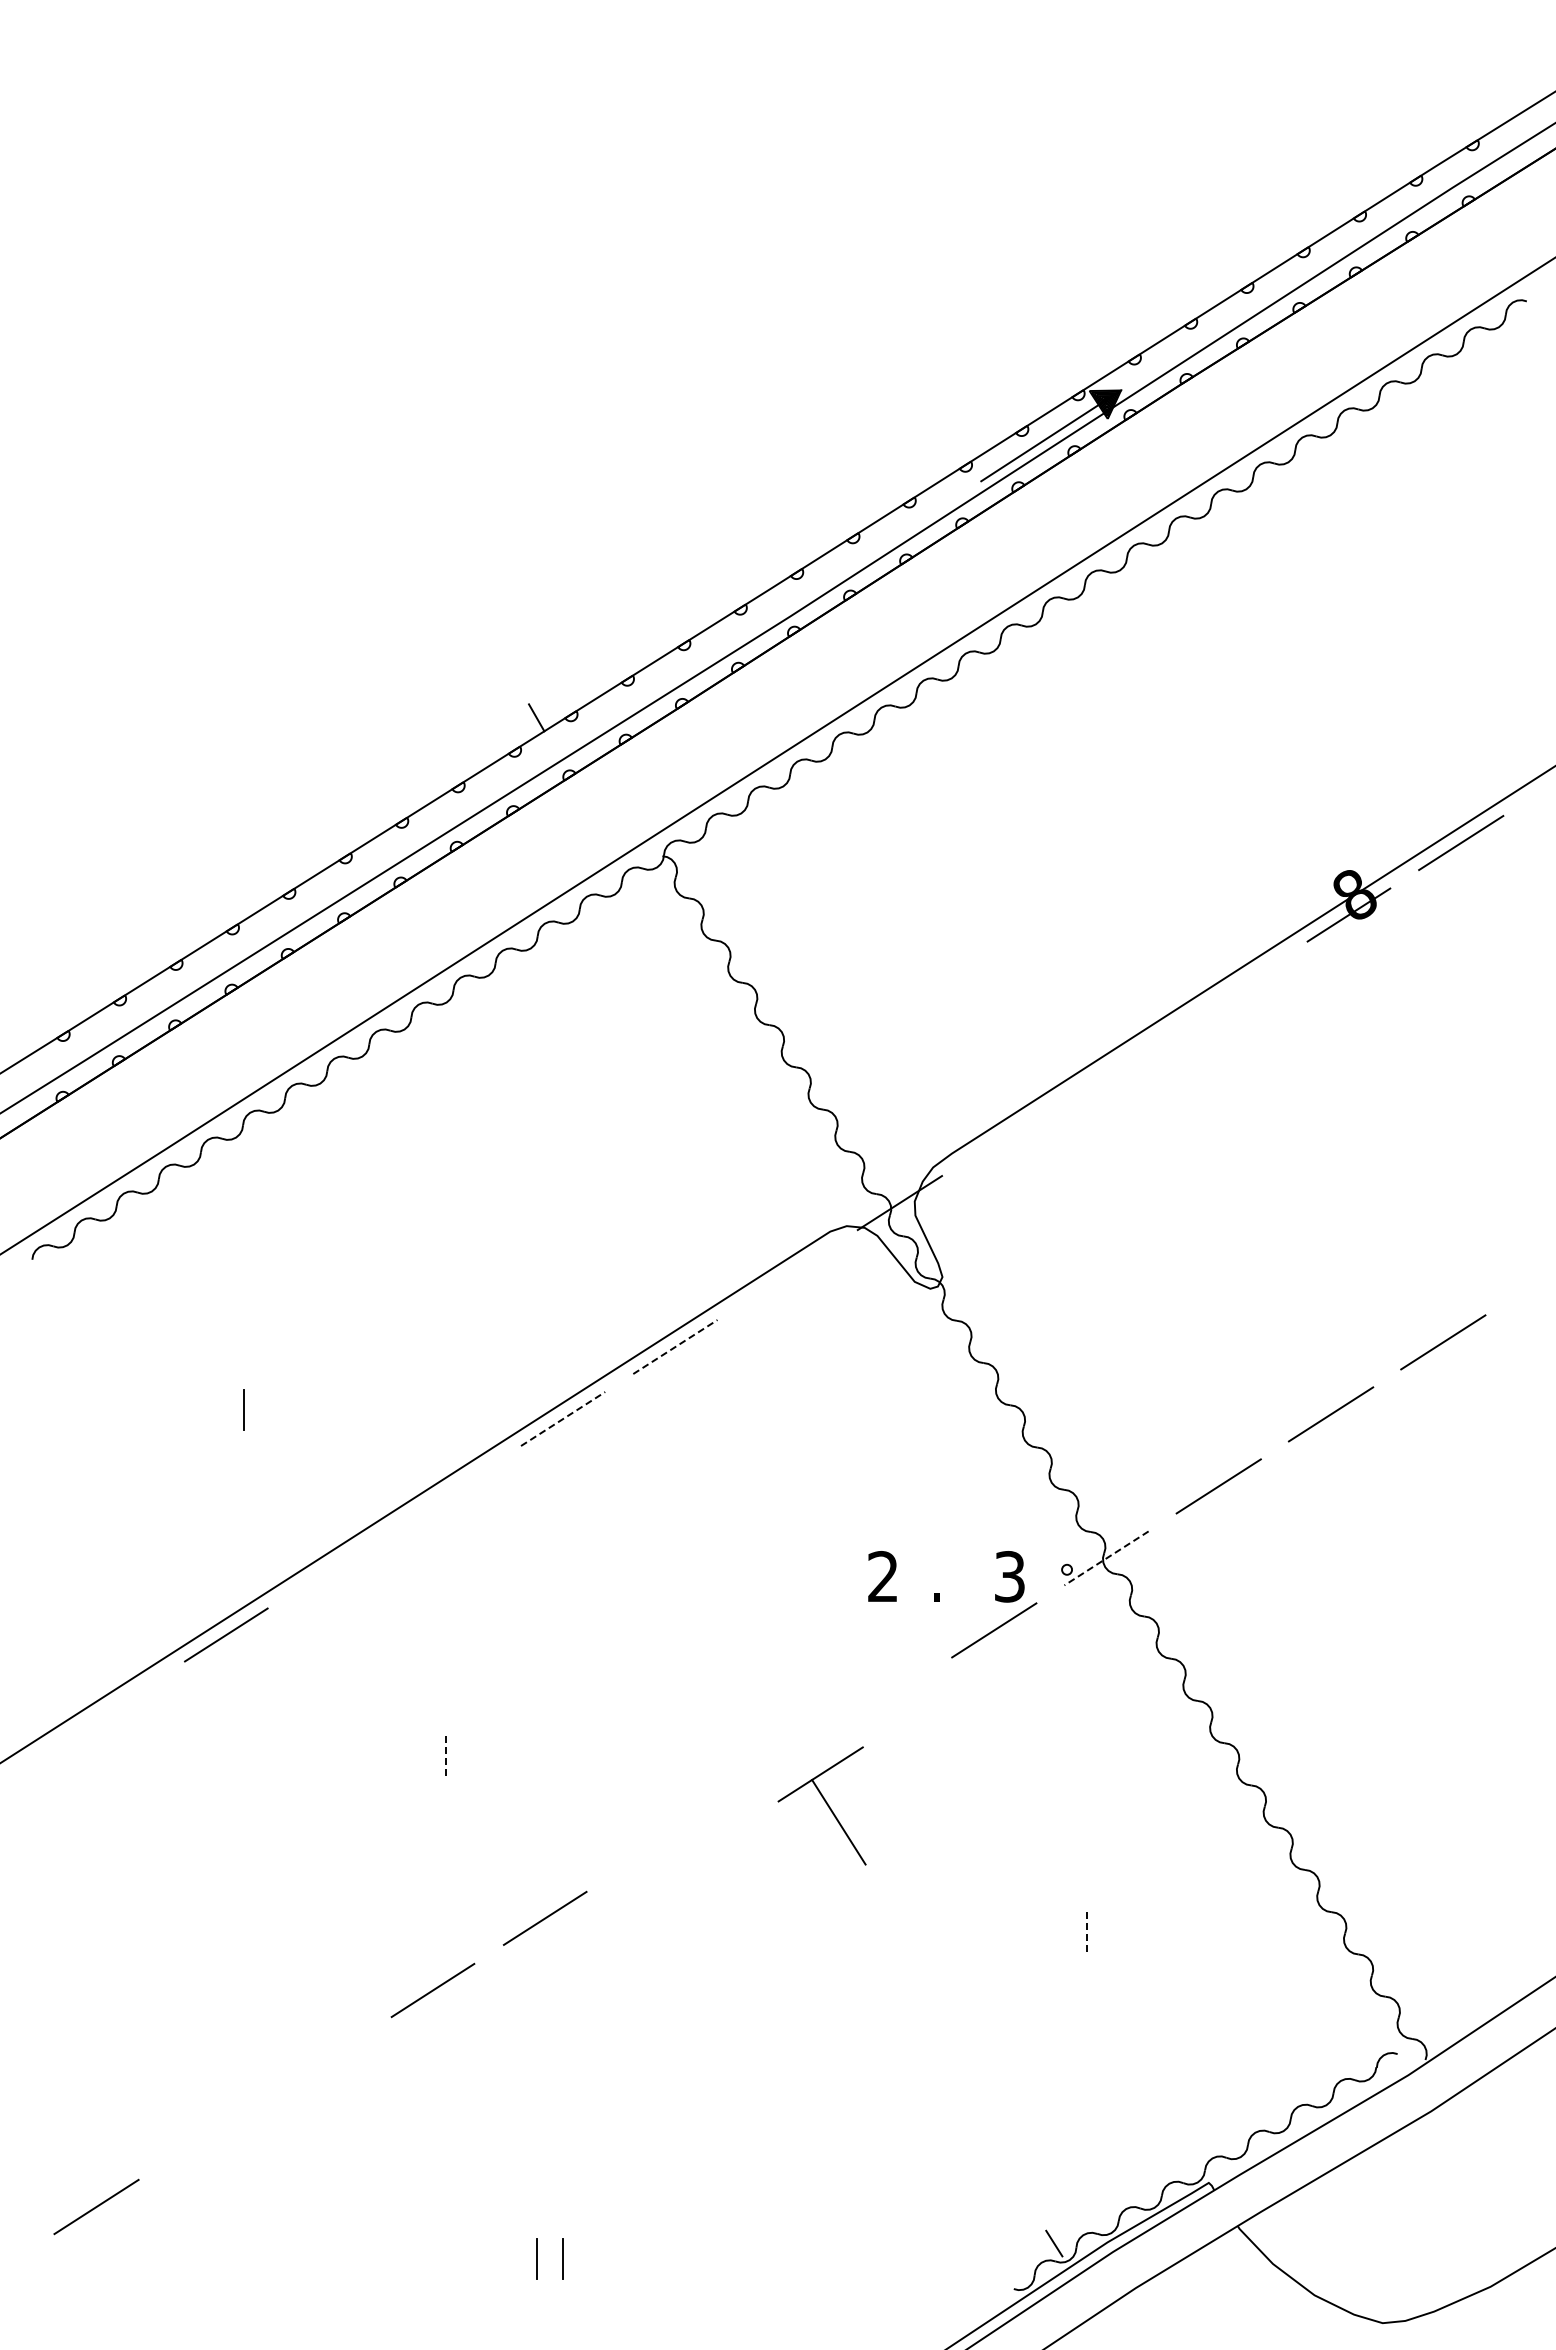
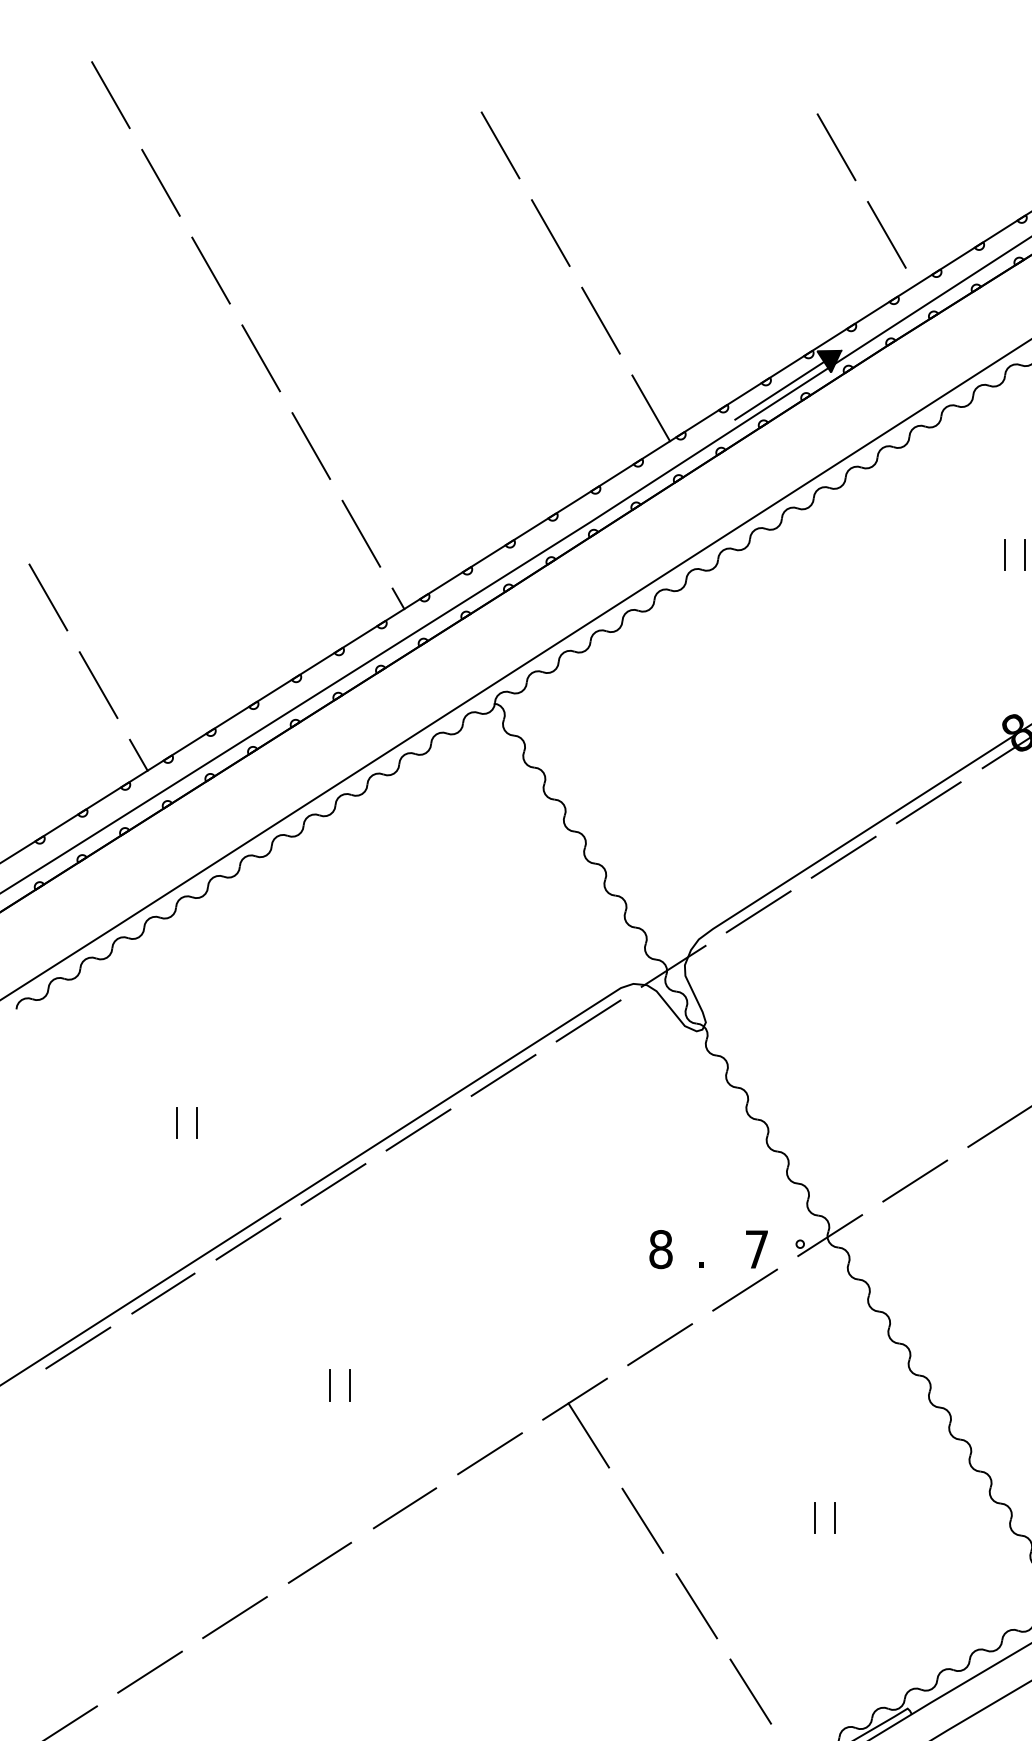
line: (156, 52) -> (110, 94), added
line: (671, 118) -> (500, 144), added
line: (1114, 121) -> (836, 147), added
line: (222, 168) -> (160, 182), added
line: (737, 234) -> (550, 232), added
line: (1181, 236) -> (886, 234), added
line: (289, 284) -> (211, 270), added
line: (803, 350) -> (600, 320), added
line: (355, 399) -> (261, 357), added
line: (870, 466) -> (651, 408), added
line: (421, 515) -> (311, 445), added
line: (487, 631) -> (361, 533), added
line: (1337, 659) -> (1005, 554), added
line: (1364, 659) -> (1025, 554), added
line: (74, 715) -> (48, 597), added
line: (140, 831) -> (98, 684), added
line: (193, 924) -> (138, 755), added
line: (1236, 987) -> (928, 803), added
line: (1124, 1059) -> (843, 857), added
line: (1012, 1131) -> (758, 912), added
line: (787, 1275) -> (588, 1021), added
line: (675, 1346) -> (503, 1075), dashed -> solid
line: (270, 1409) -> (196, 1122), added
line: (563, 1418) -> (418, 1129), dashed -> solid
line: (450, 1491) -> (333, 1184), added
line: (1106, 1558) -> (830, 1235), dashed -> solid
line: (338, 1563) -> (248, 1239), added
text: (882, 1576) -> (660, 1249), 2 -> 8
text: (1009, 1576) -> (756, 1249), 3 -> 7
line: (881, 1702) -> (659, 1344), added
line: (113, 1706) -> (77, 1347), added
line: (446, 1755) -> (330, 1384), dashed -> solid
line: (472, 1756) -> (349, 1385), added
part: (821, 1805) -> (575, 1422), moved
line: (657, 1846) -> (490, 1453), added
line: (1086, 1931) -> (814, 1518), dashed -> solid
line: (1113, 1931) -> (835, 1518), added
line: (858, 1934) -> (642, 1520), added
line: (930, 2047) -> (696, 1606), added
line: (320, 2062) -> (234, 1617), added
line: (208, 2134) -> (149, 1671), added
line: (1001, 2160) -> (750, 1691), added

